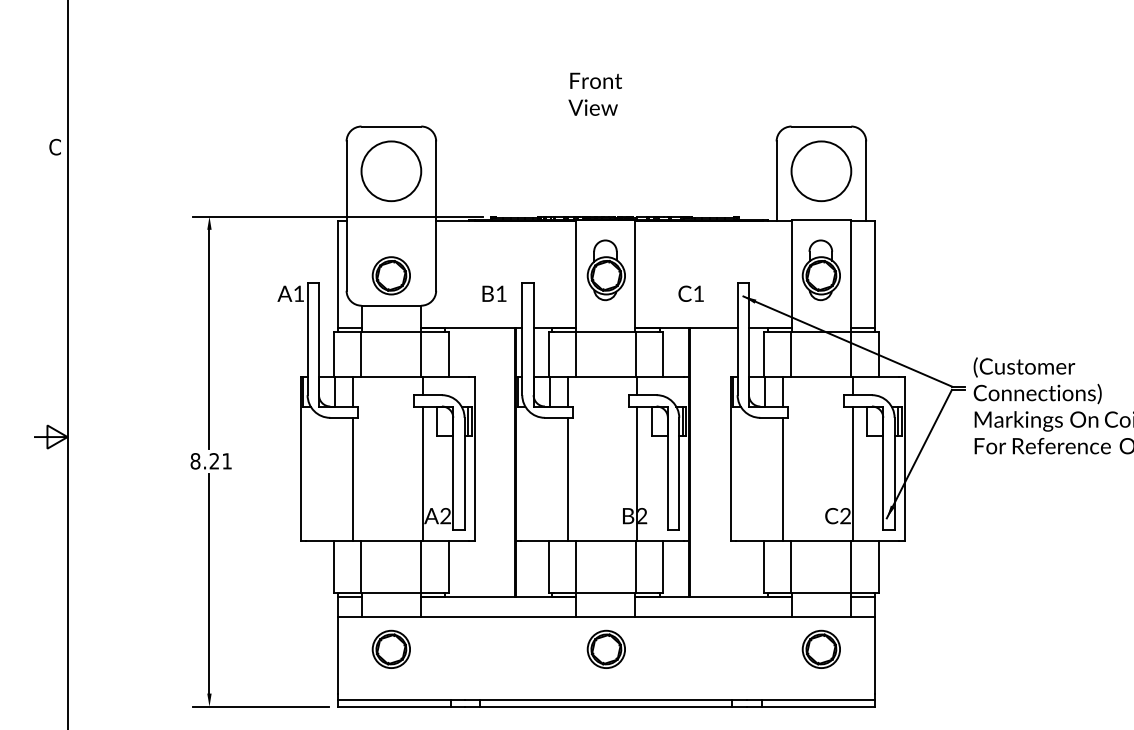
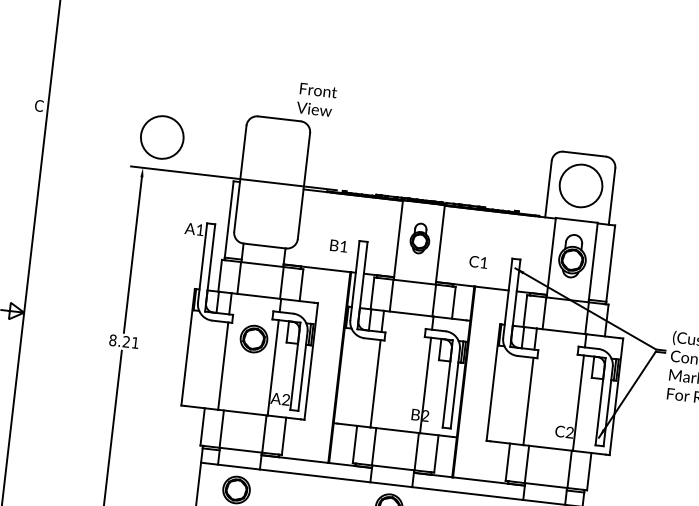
text: (594, 93) -> (316, 99), moved
circle: (391, 171) -> (162, 137), moved
part: (605, 270) -> (419, 238), size x0.7
part: (390, 275) -> (253, 338), moved

